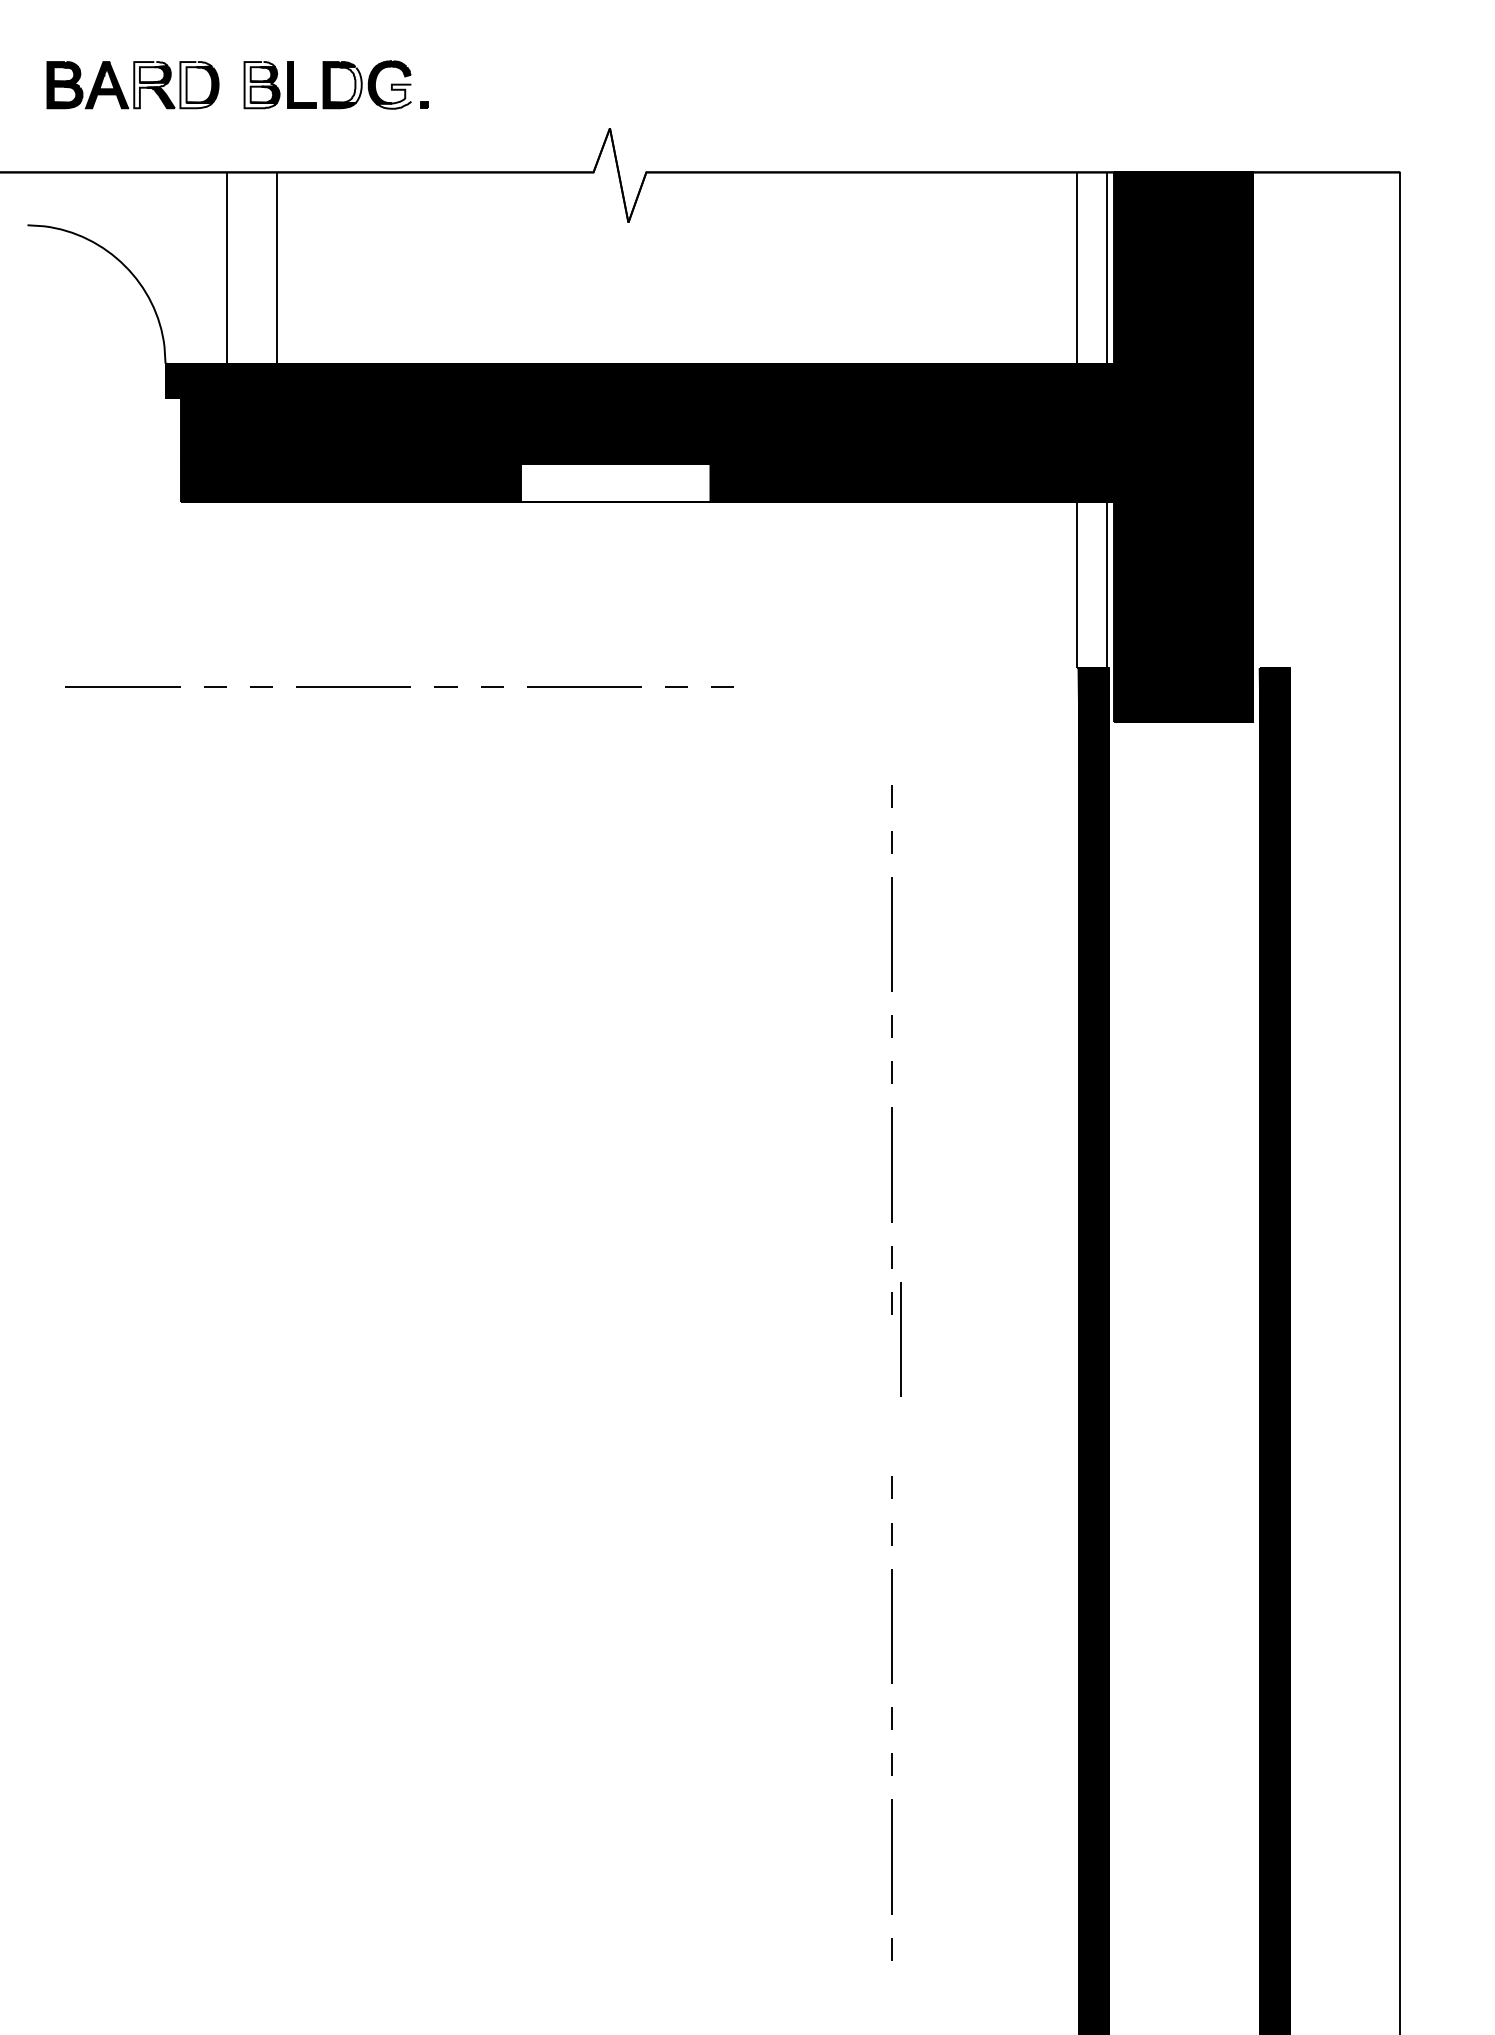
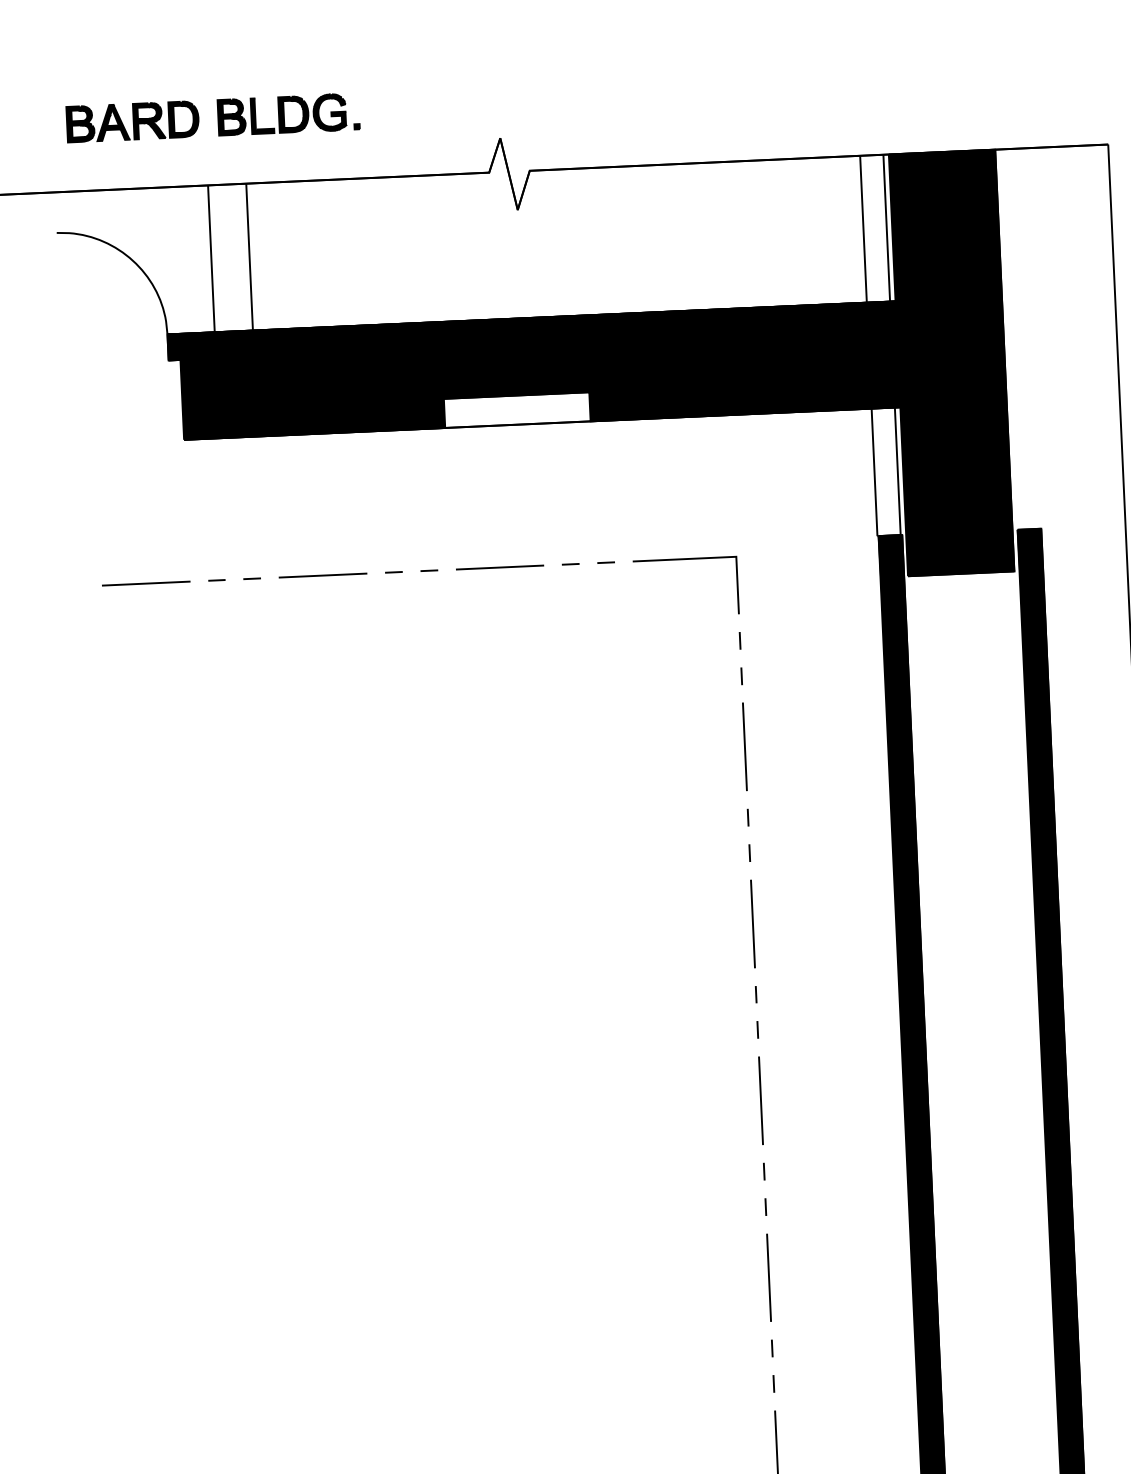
fill: (345, 84) -> (295, 113), added
fill: (151, 85) -> (147, 121), added
fill: (196, 85) -> (181, 119), added
fill: (260, 85) -> (230, 117), added
fill: (393, 96) -> (333, 121), added
line: (824, 687) -> (684, 559), added
line: (900, 1339) -> (760, 1100), moved

